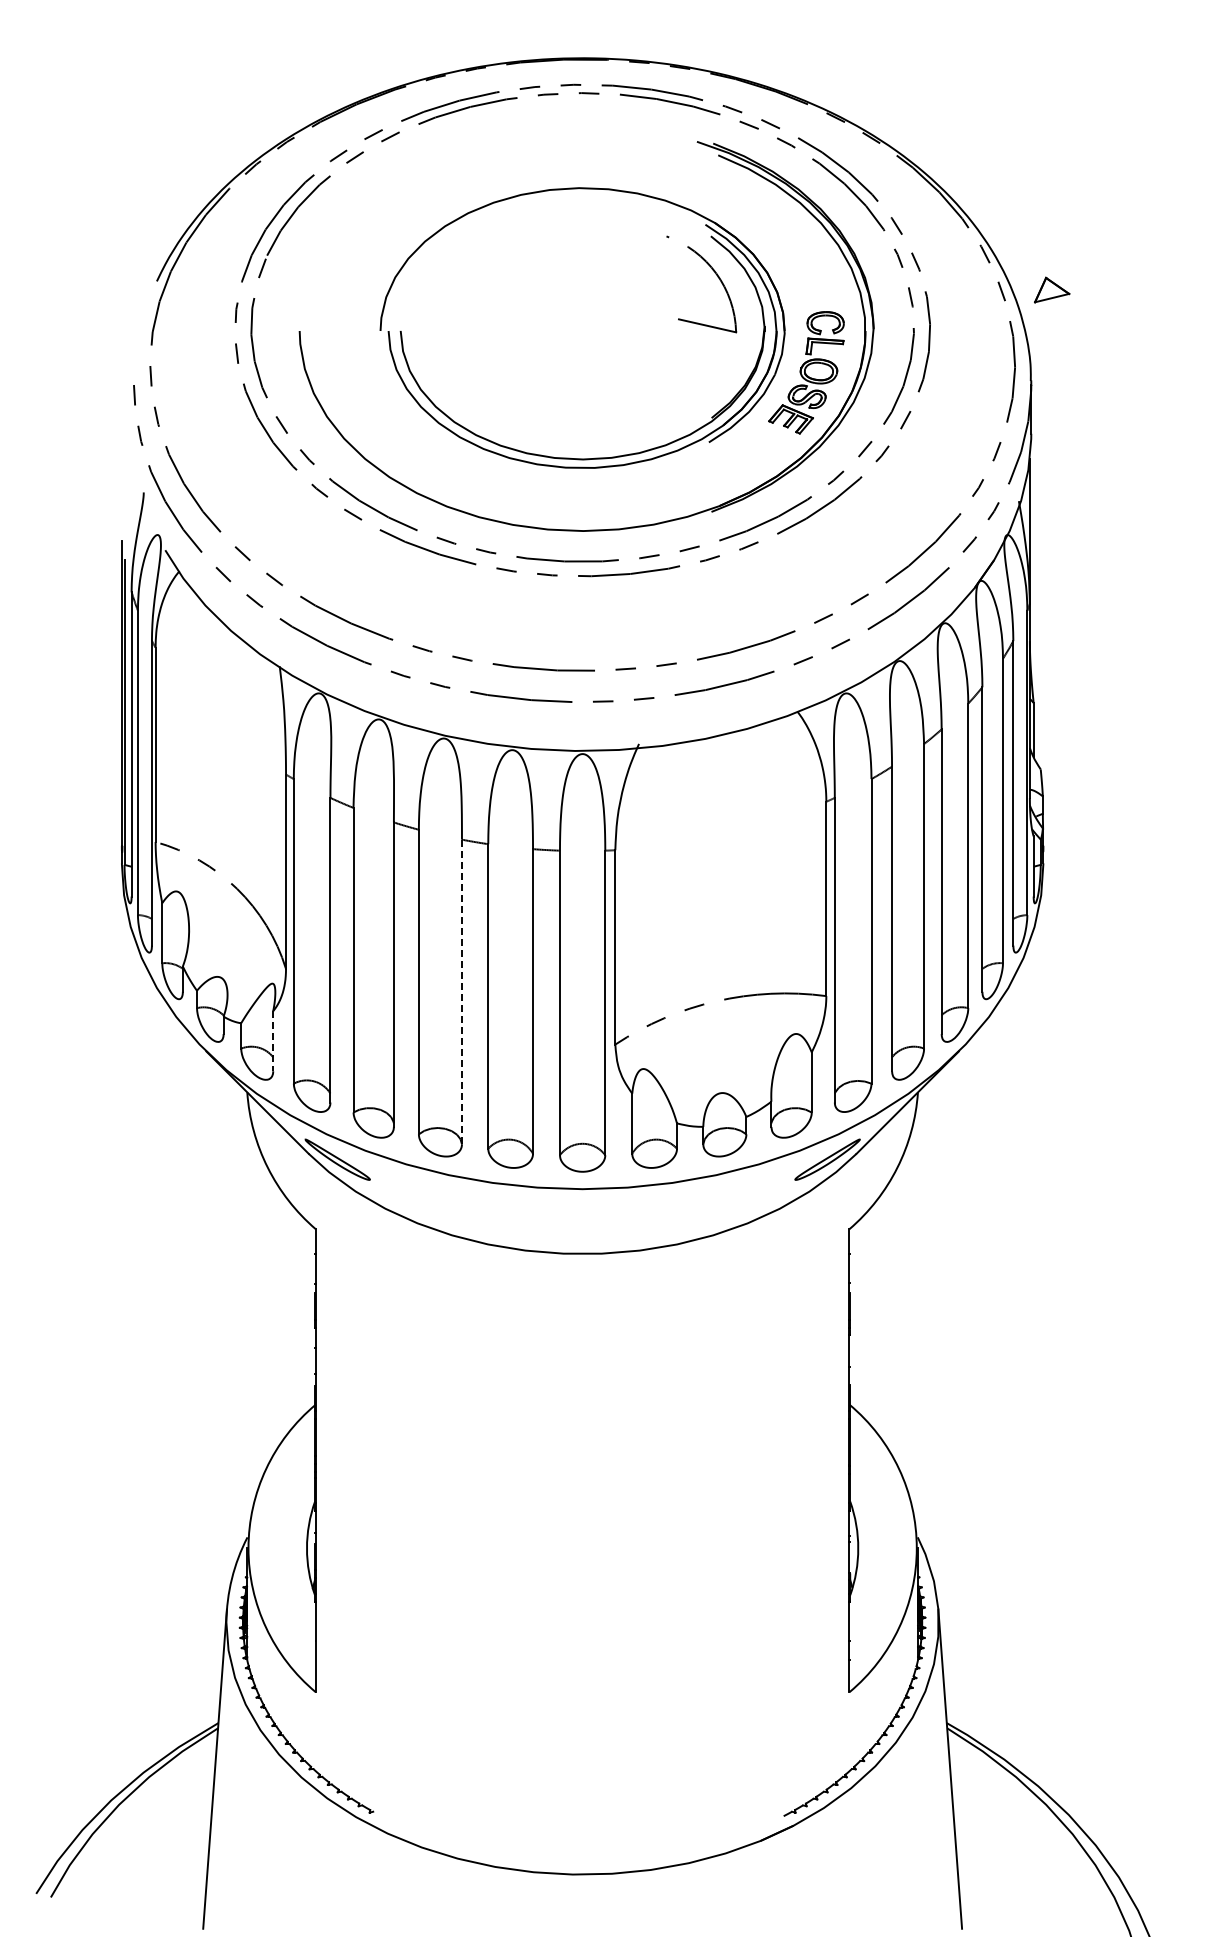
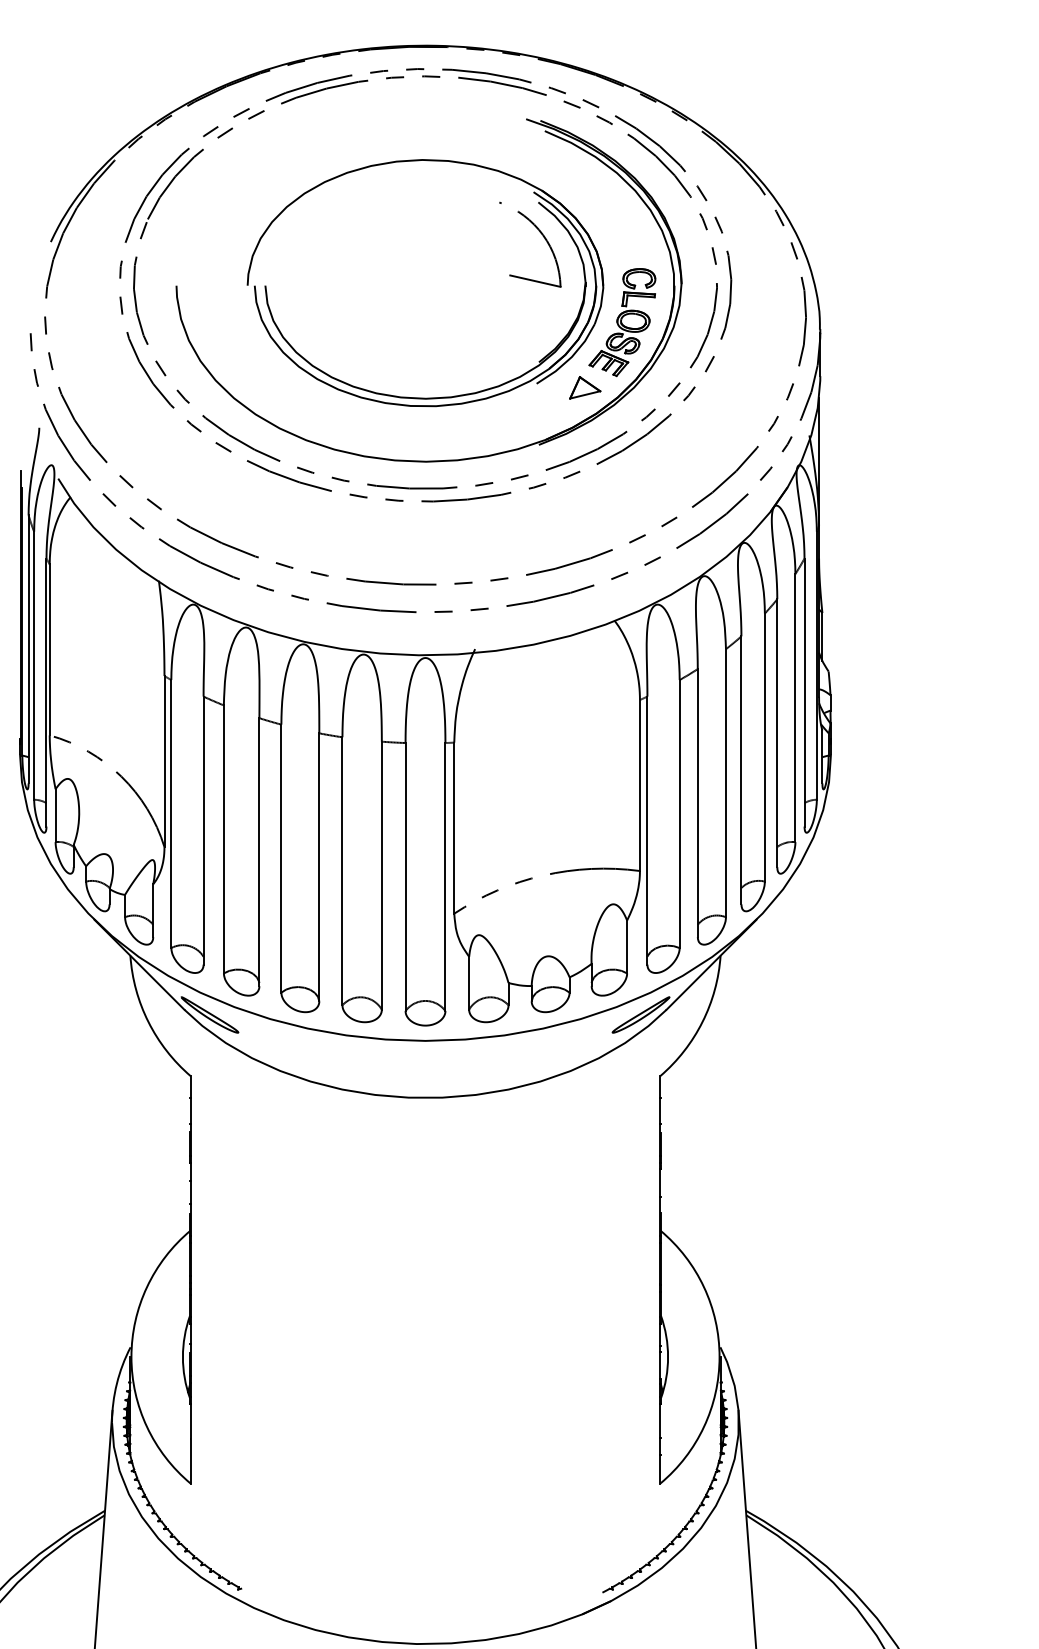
part: (1052, 289) -> (585, 387), moved
line: (461, 992) -> (318, 867), dashed -> solid
line: (273, 1041) -> (153, 910), dashed -> solid

